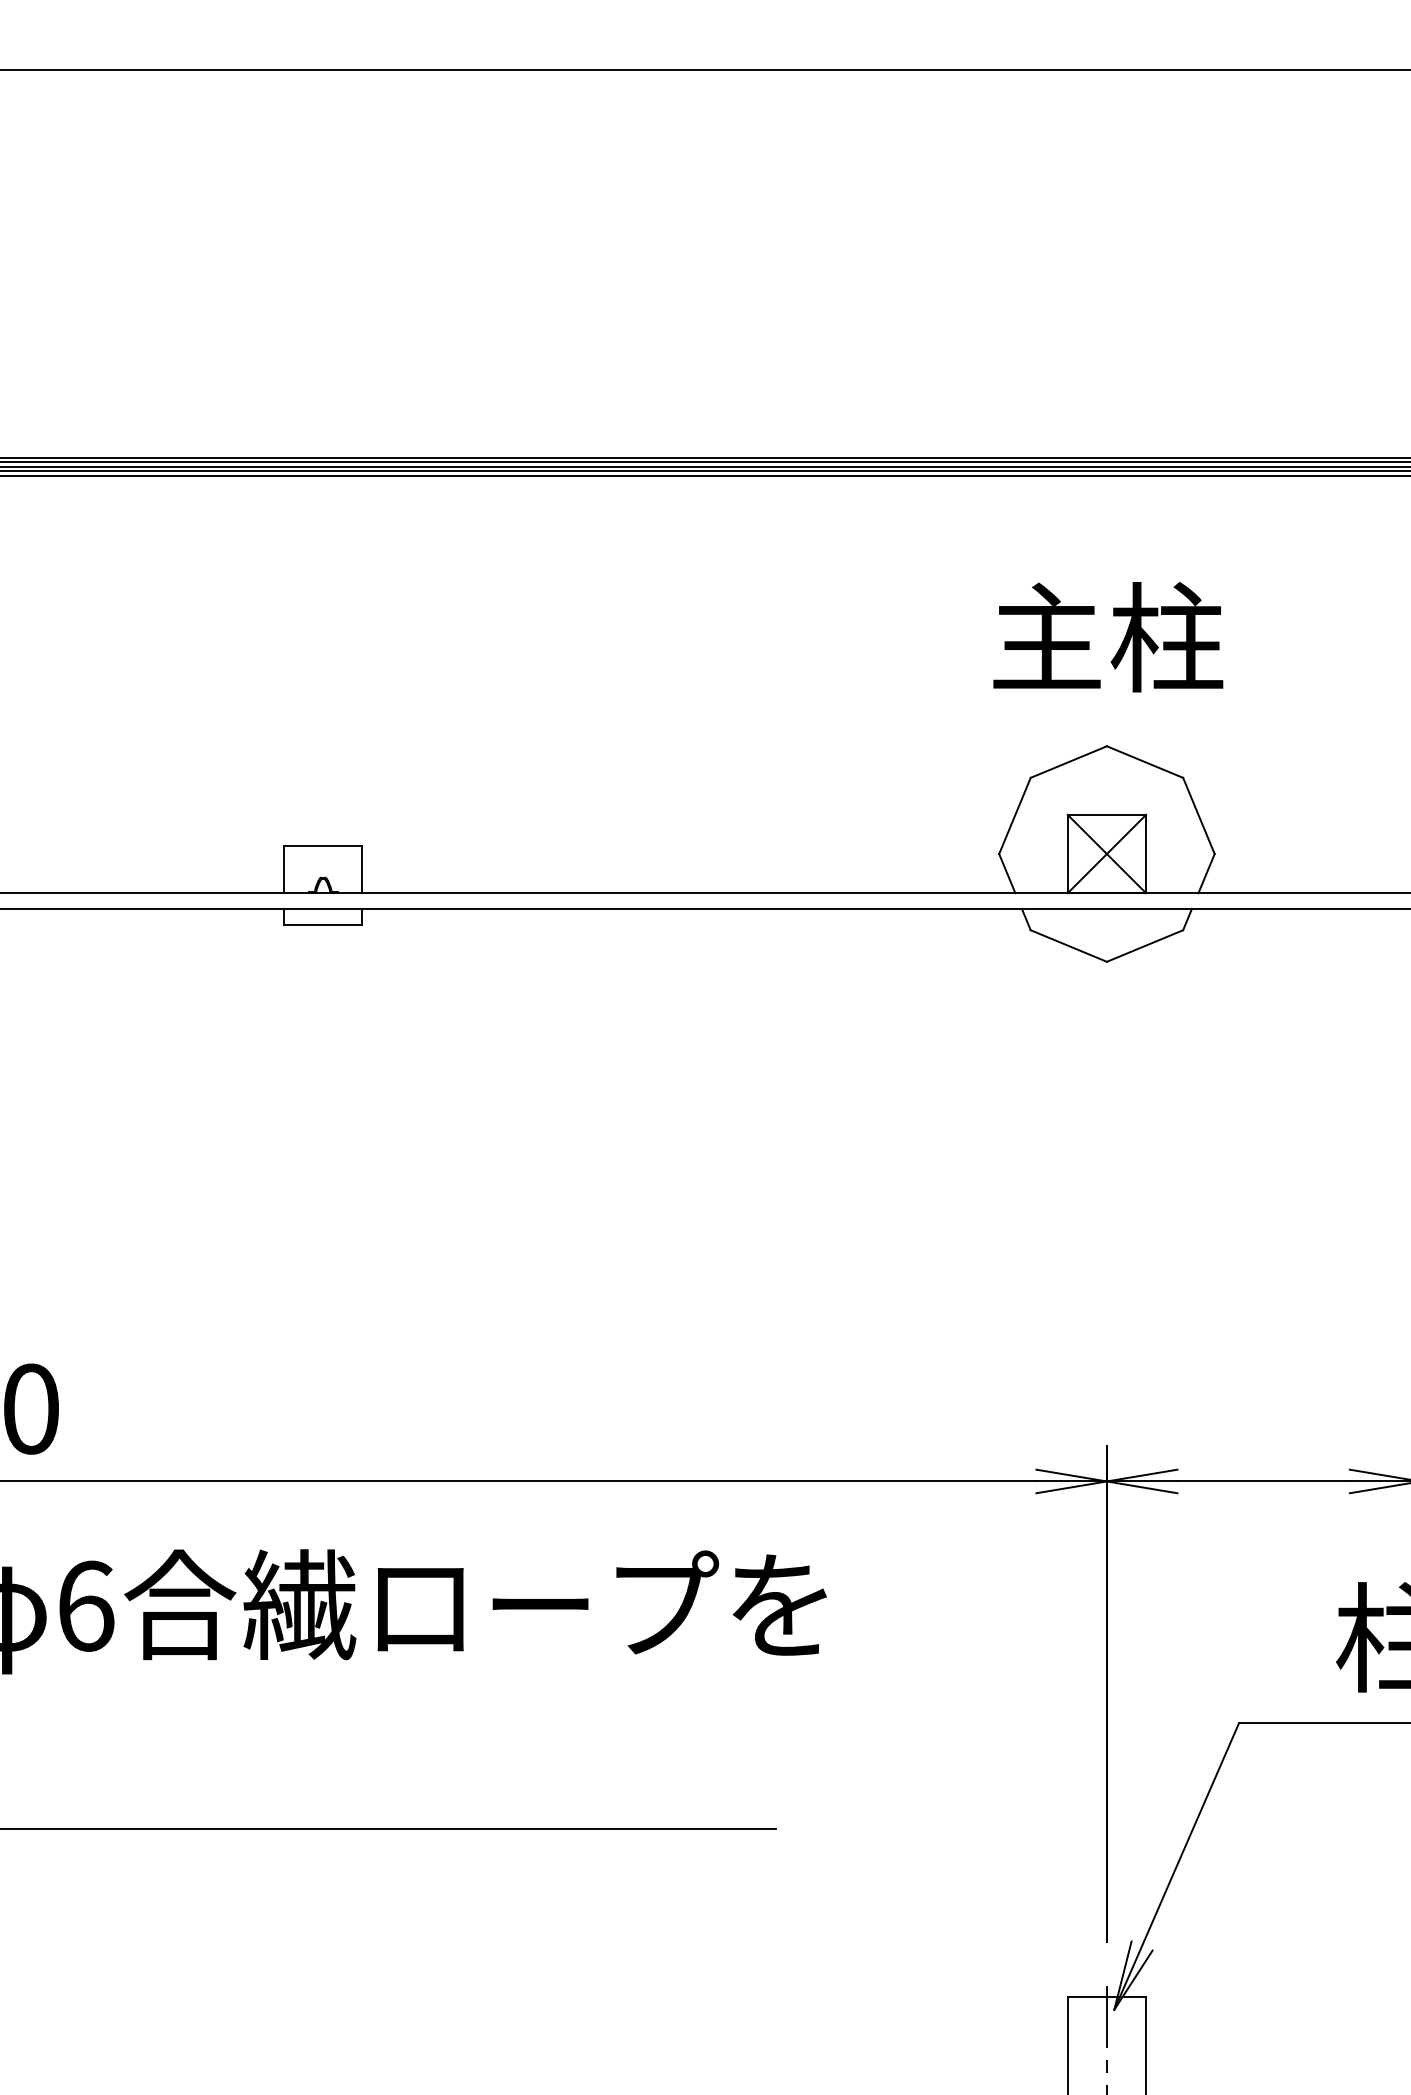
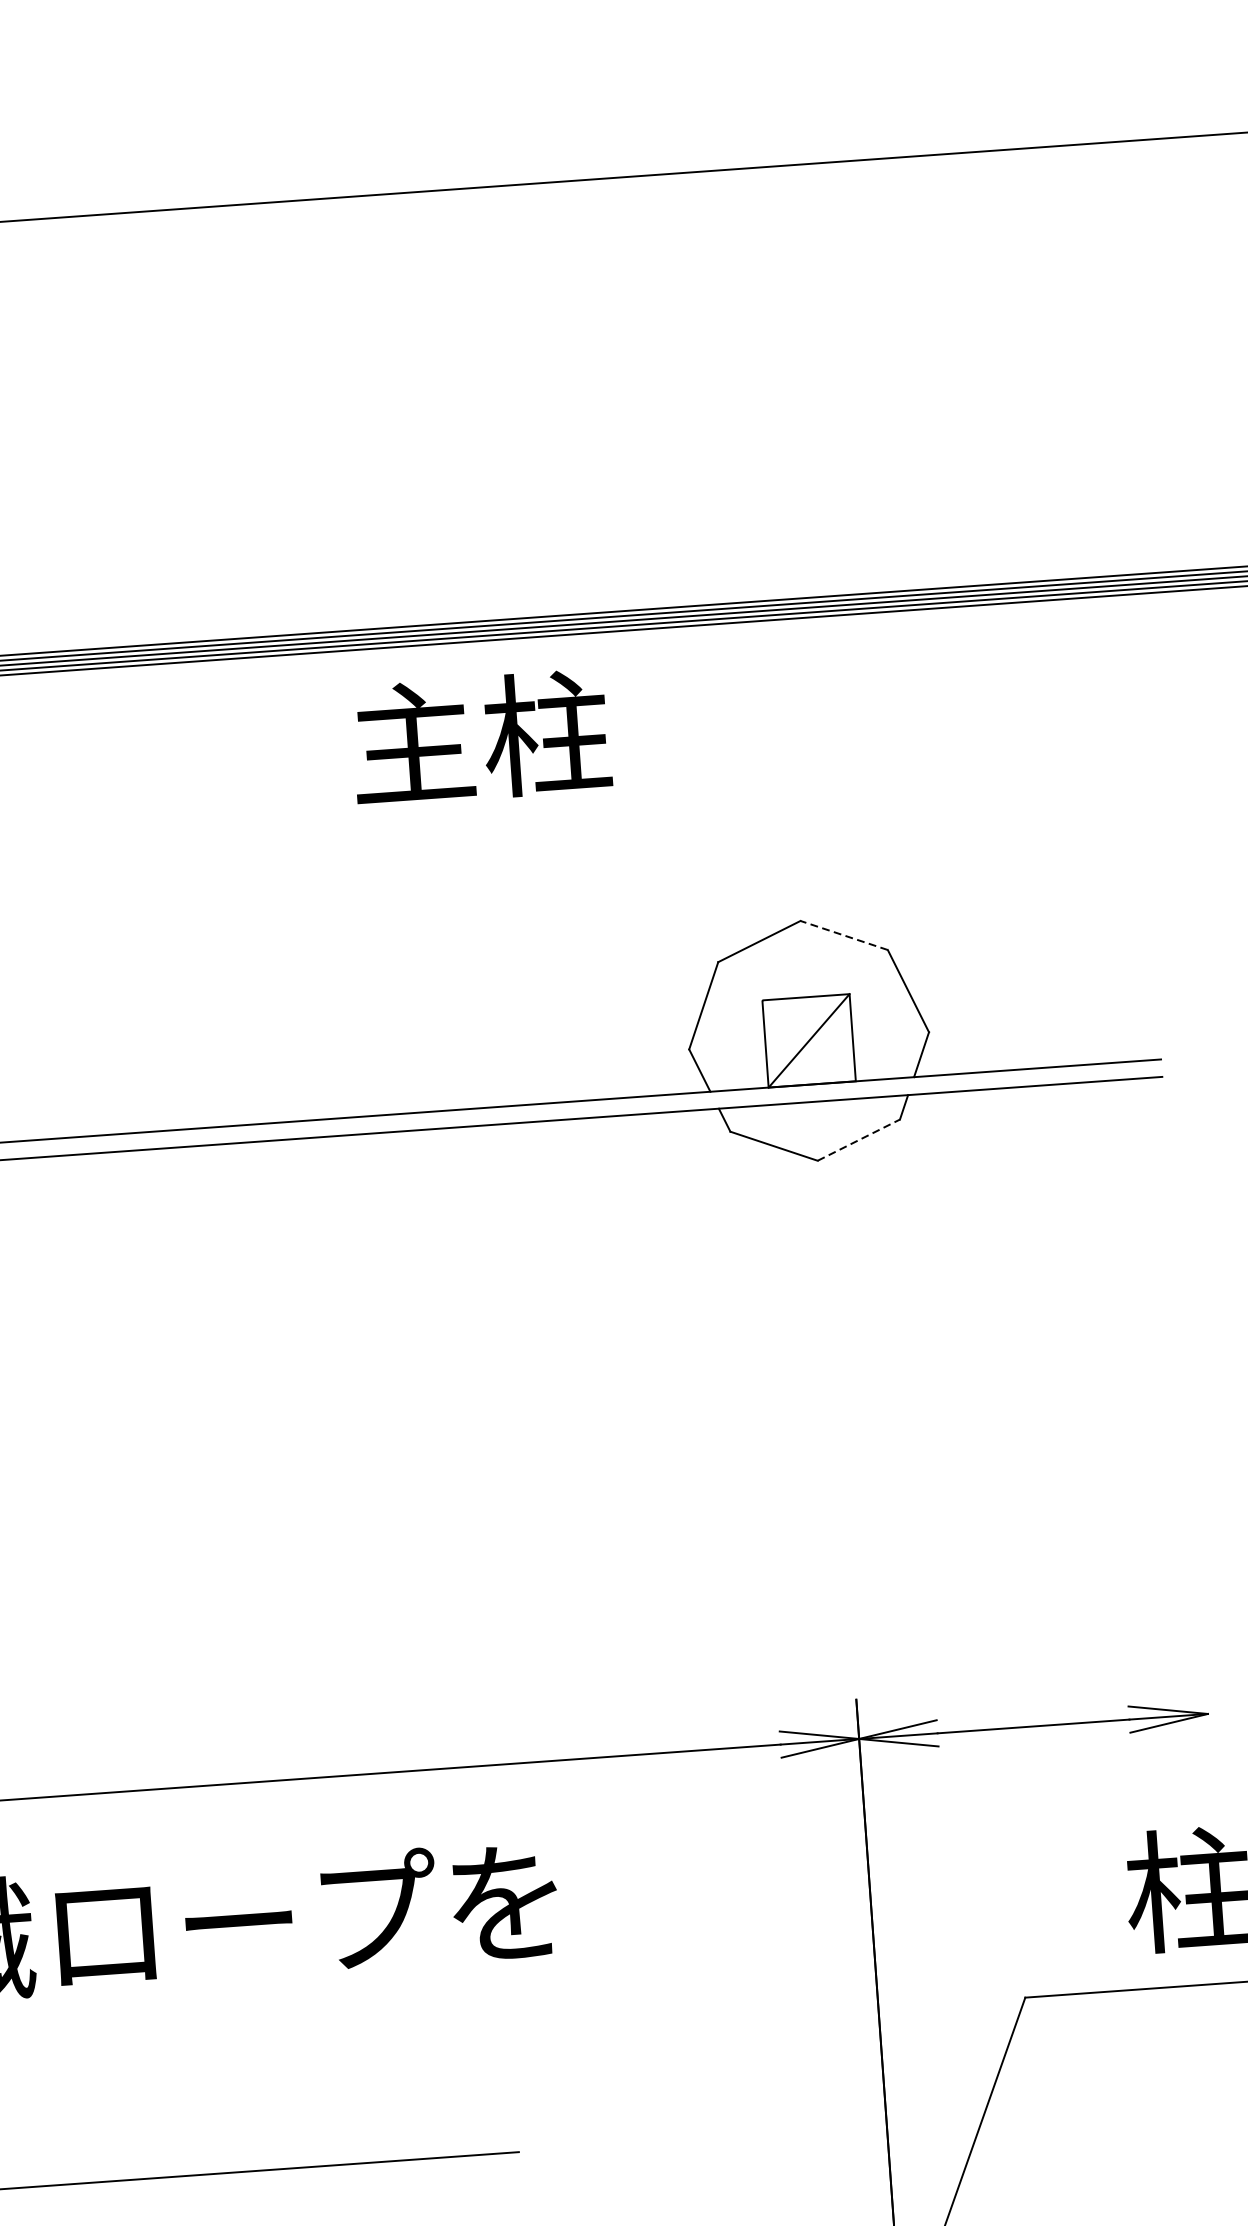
text: (1108, 637) -> (481, 738), moved
line: (1144, 761) -> (843, 934), solid -> dashed
line: (1106, 853) -> (808, 1040), removed
line: (1145, 945) -> (859, 1139), solid -> dashed

